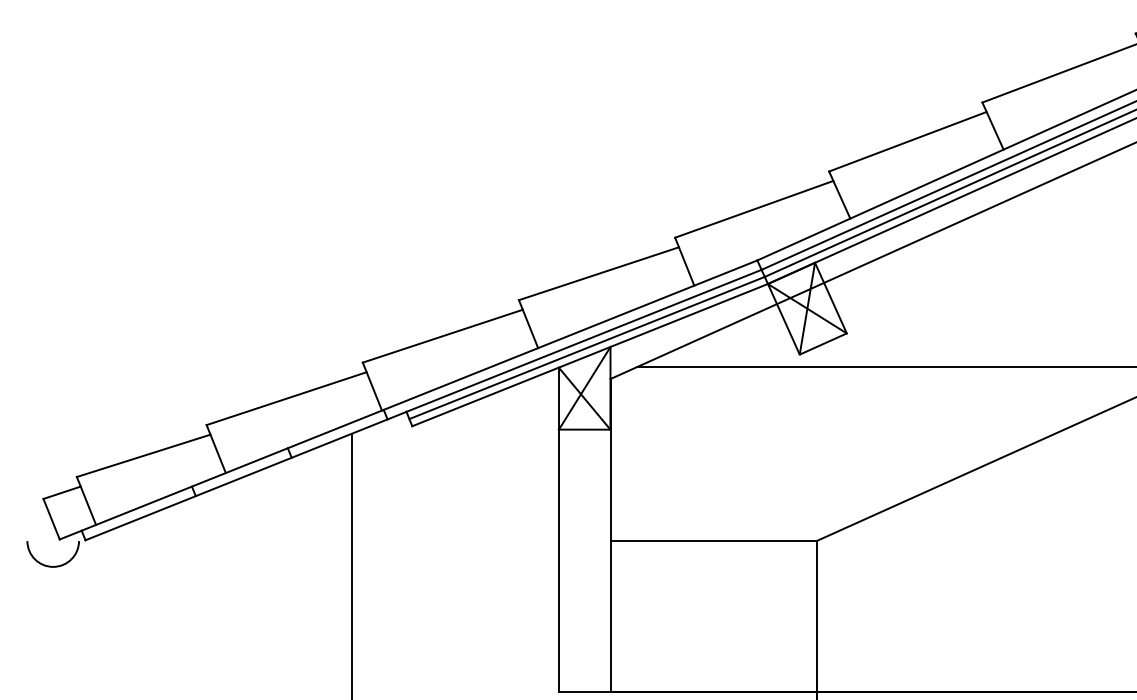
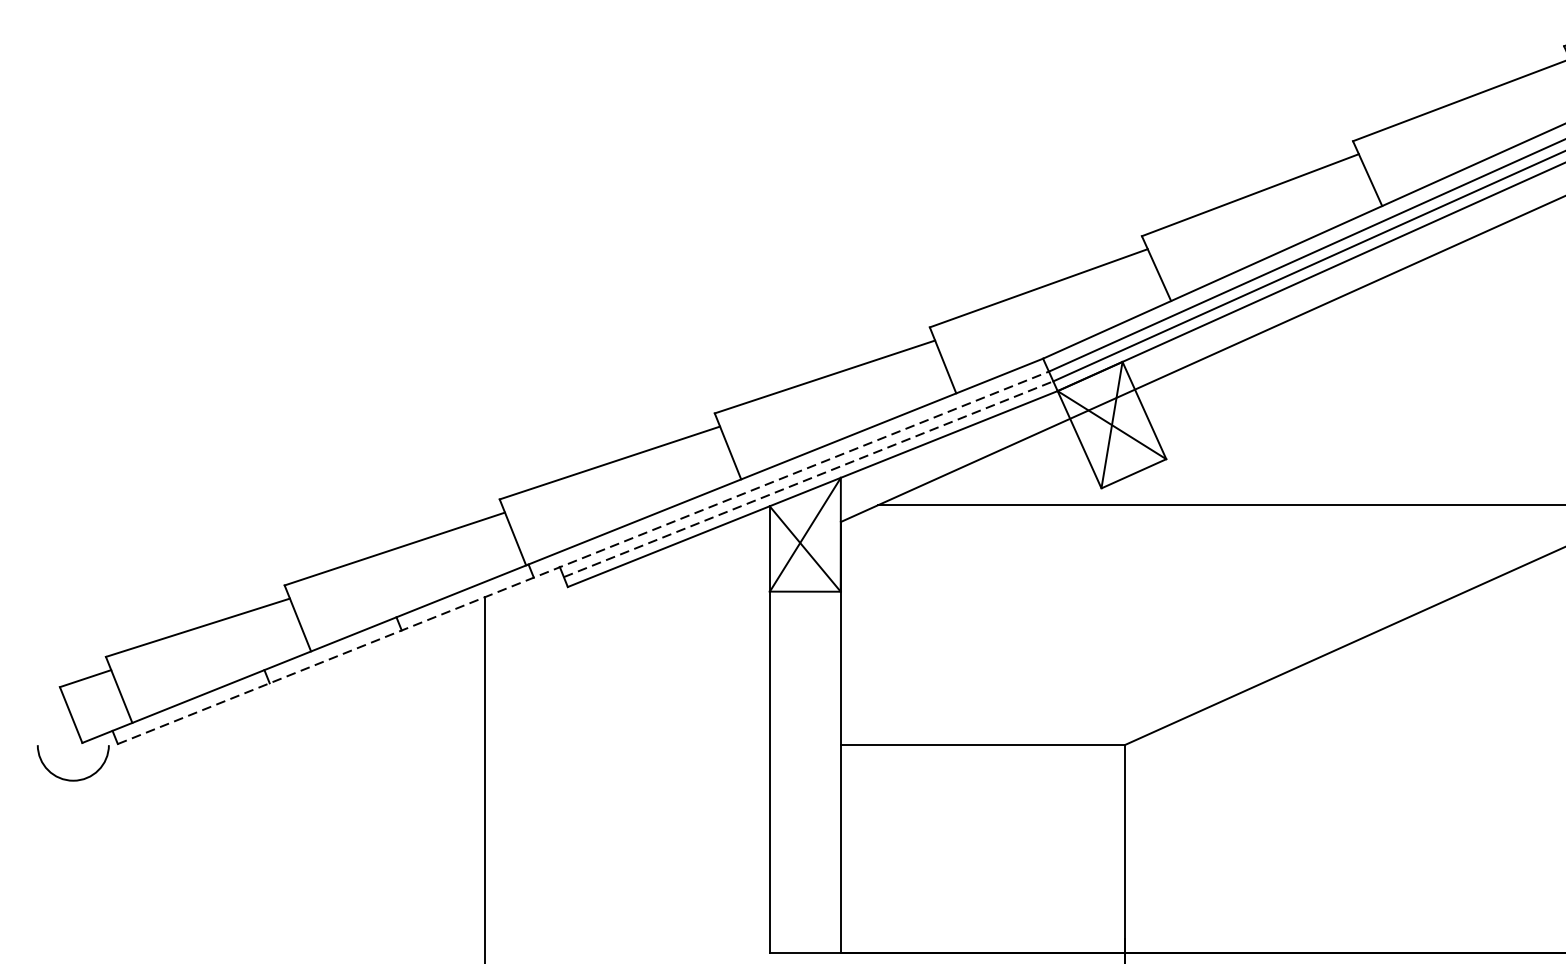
line: (587, 347) -> (809, 478), solid -> dashed
line: (424, 404) -> (584, 557), solid -> dashed

